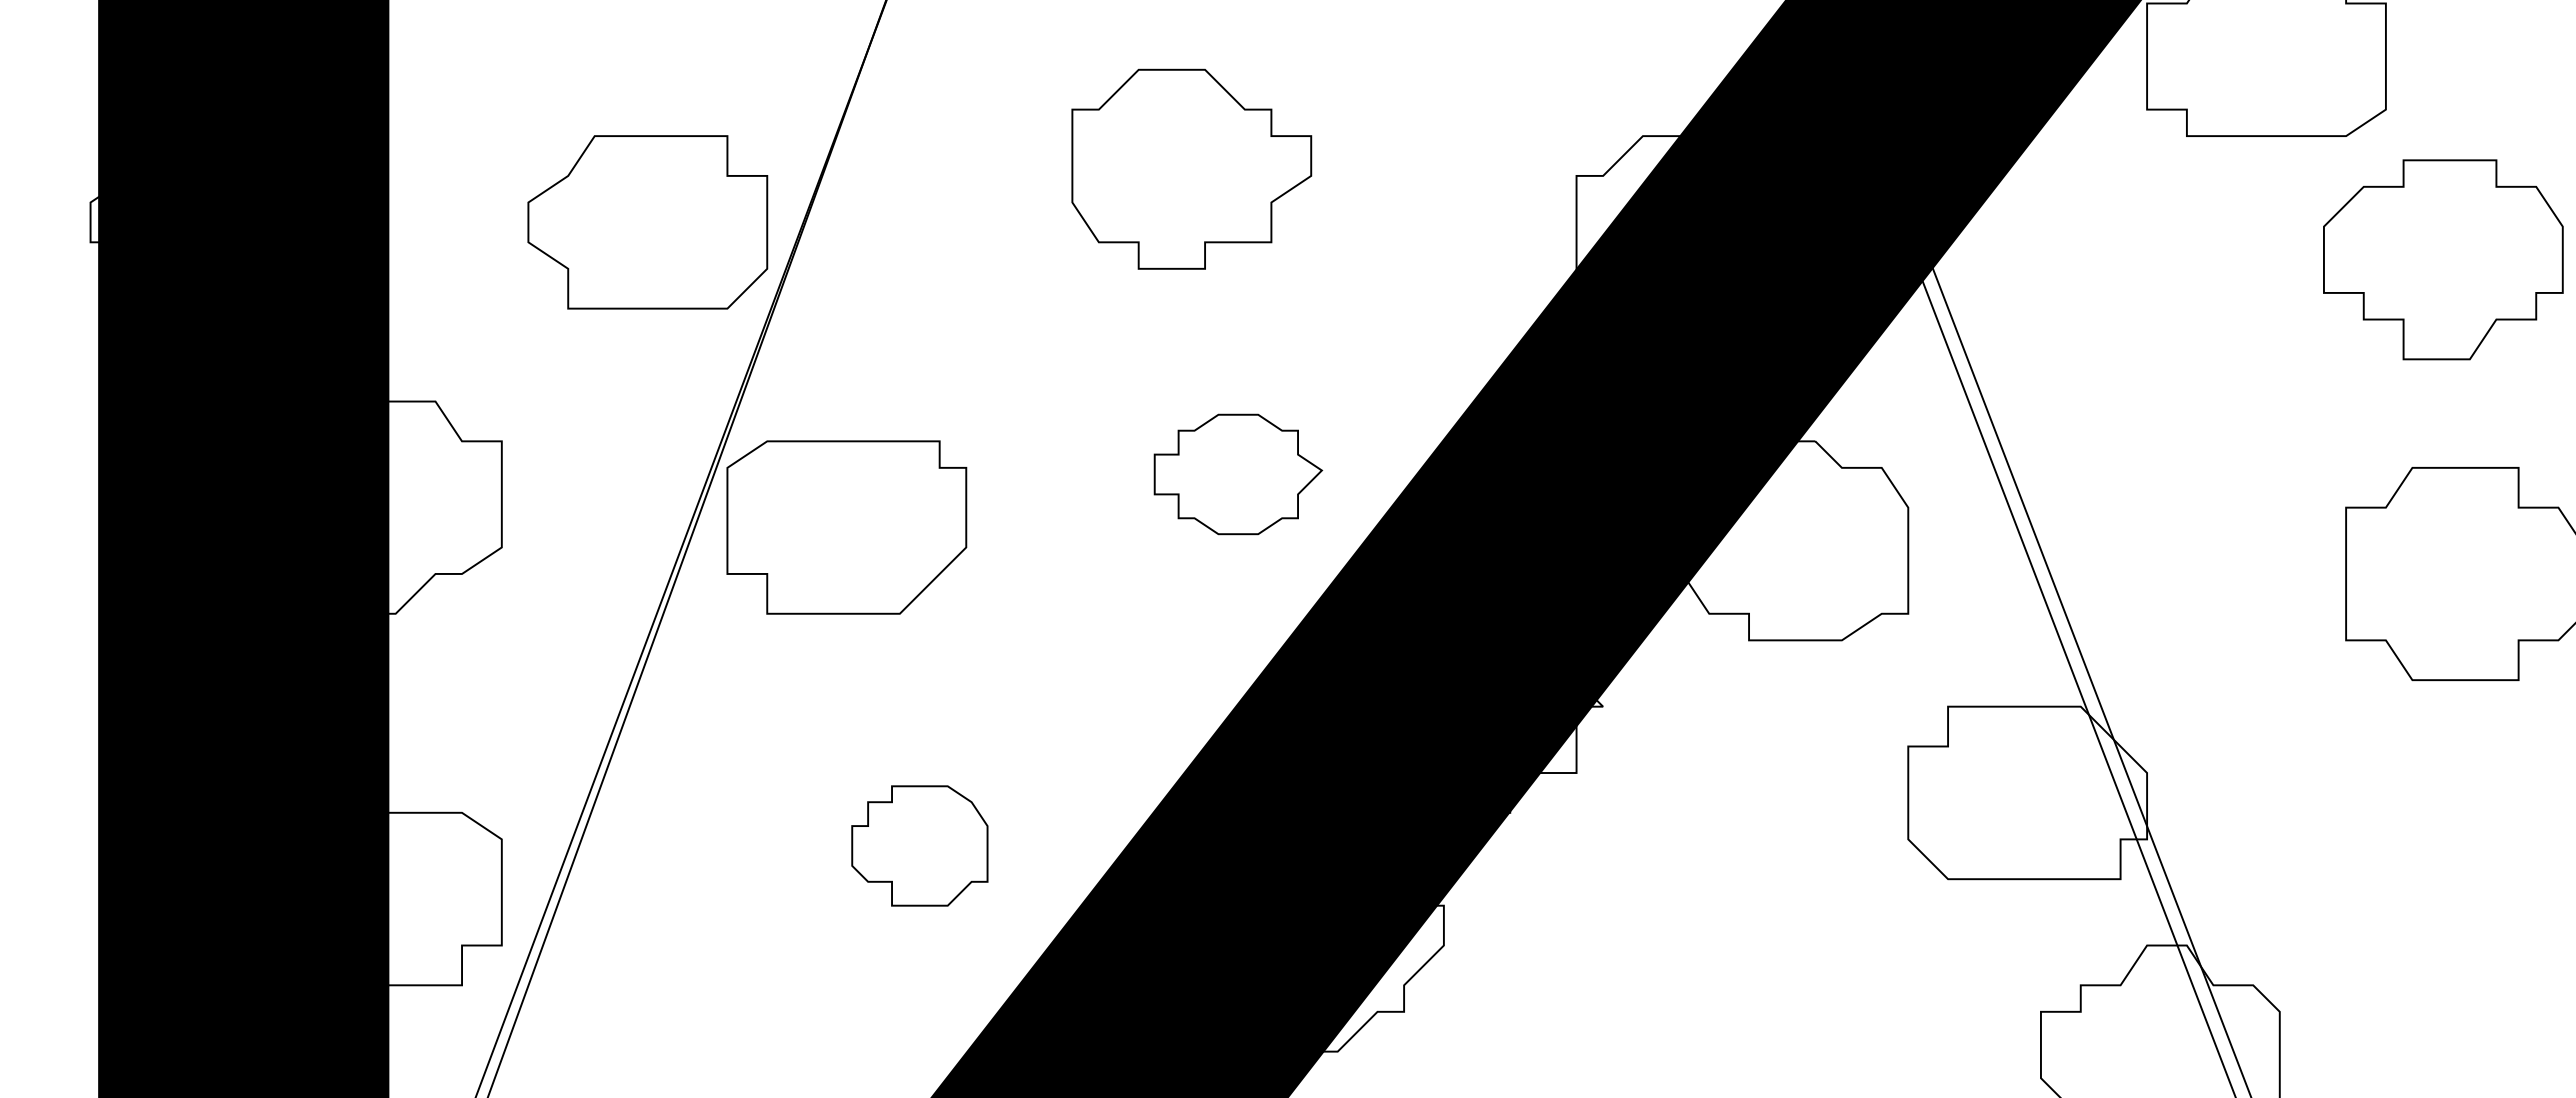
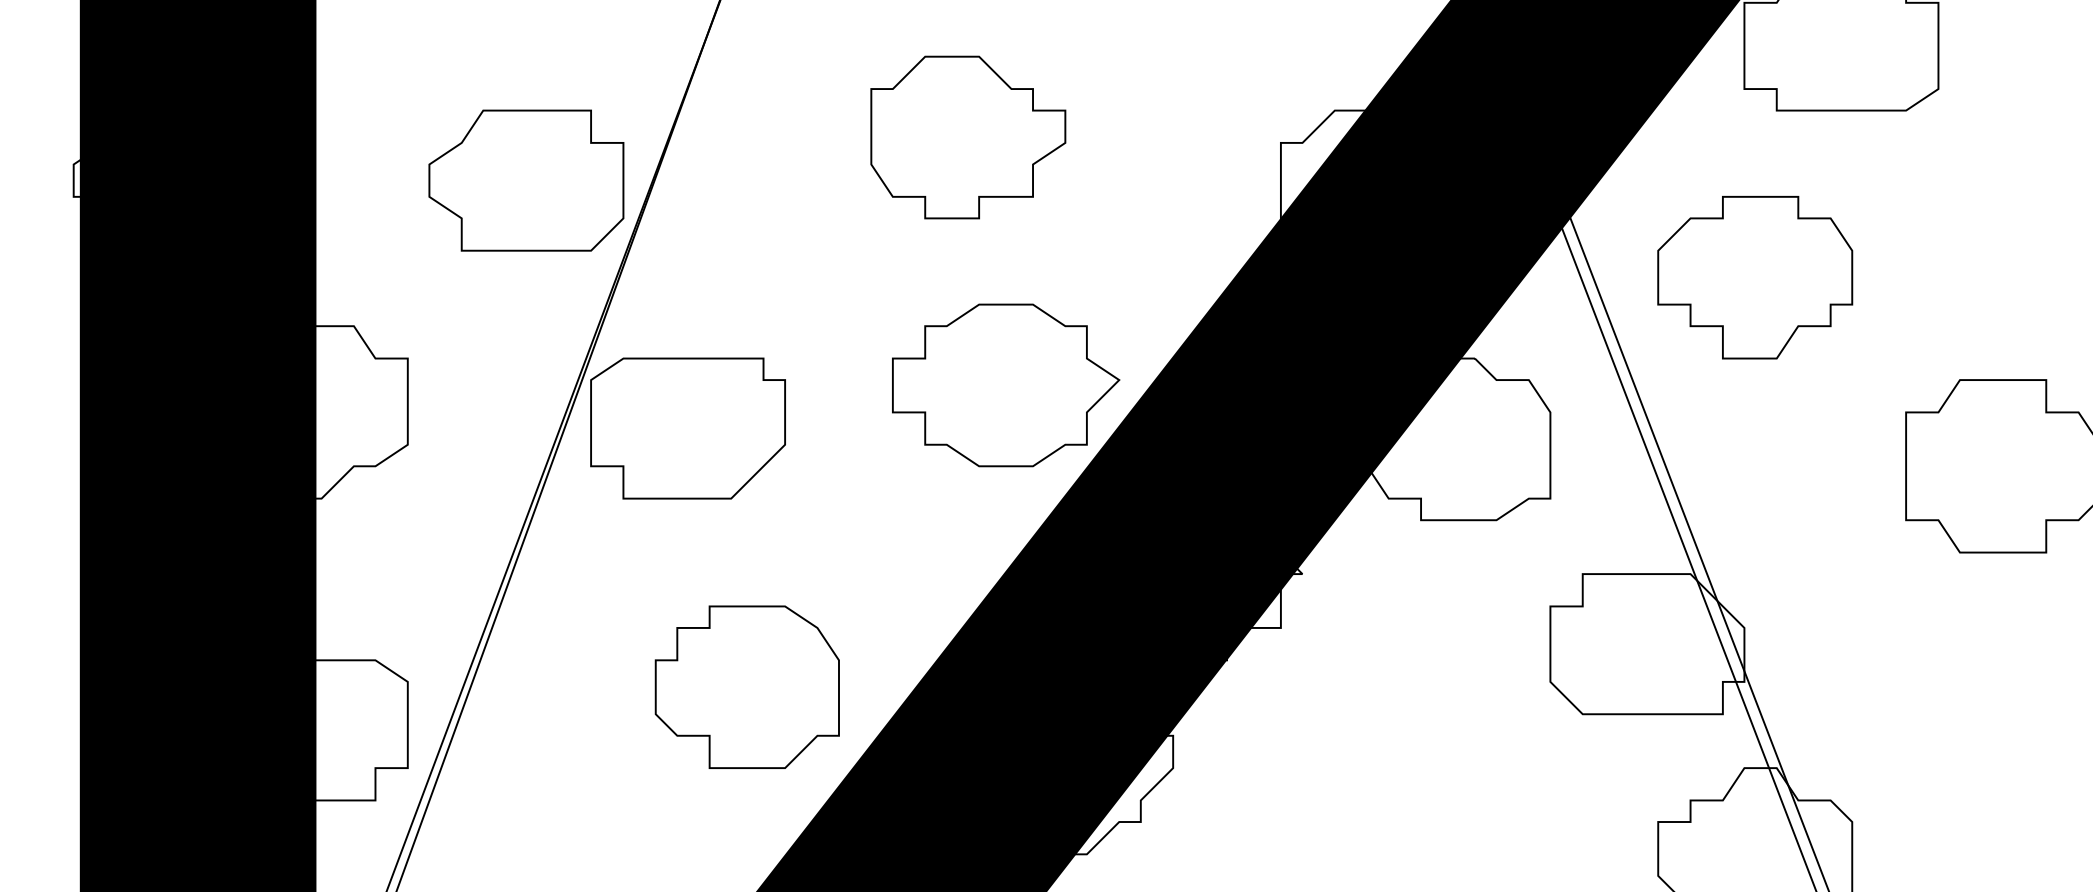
part: (2443, 259) -> (1755, 277), moved
part: (1238, 474) -> (1006, 385), size x1.67
part: (919, 845) -> (747, 686), size x1.67

